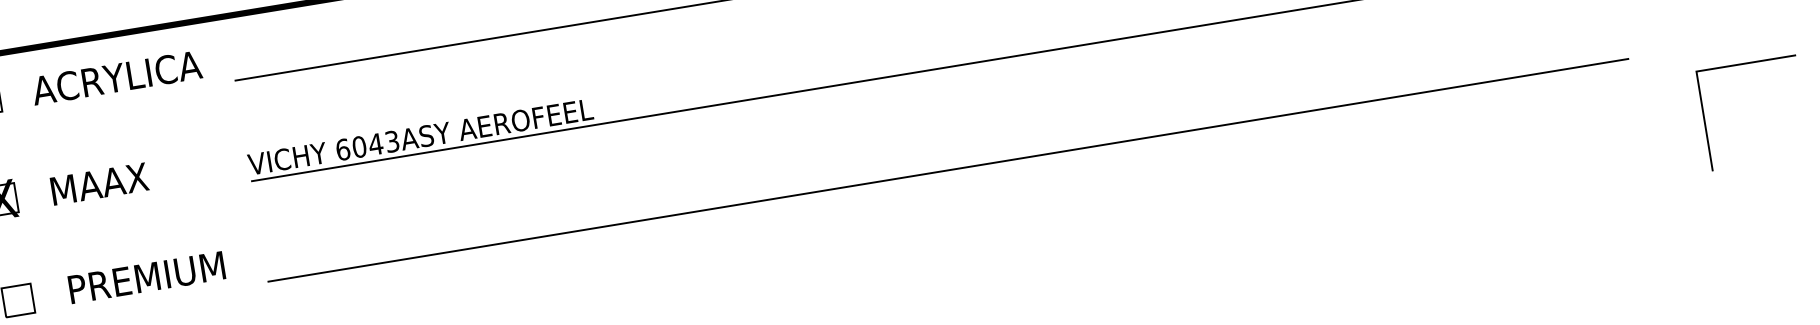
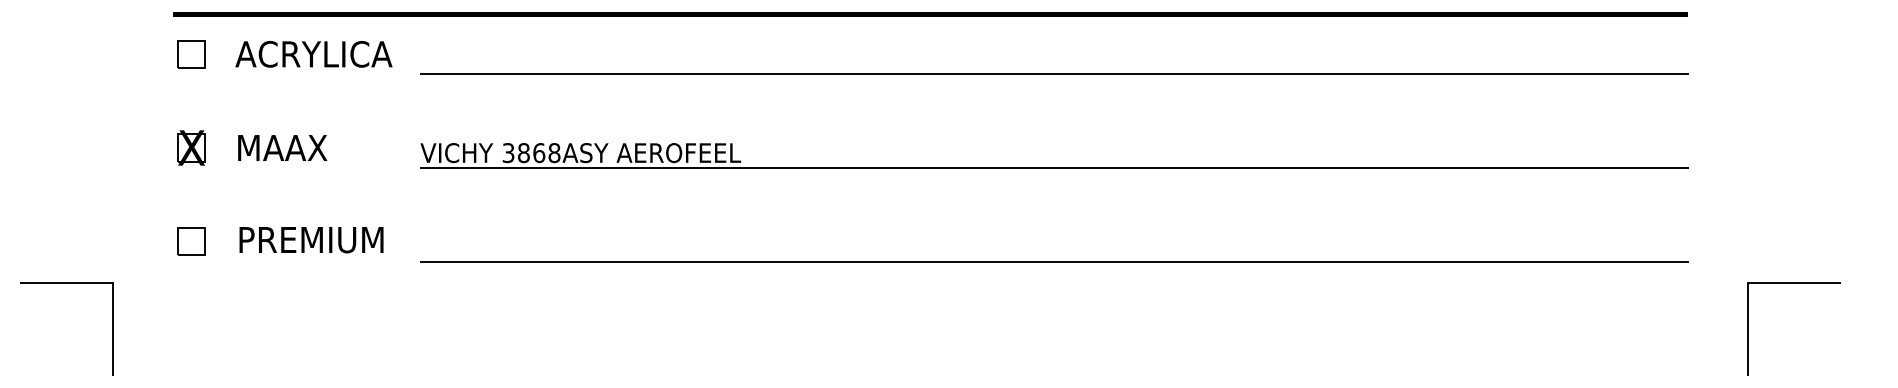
text: (367, 146) -> (531, 153), 6043ASY -> 3868ASY

